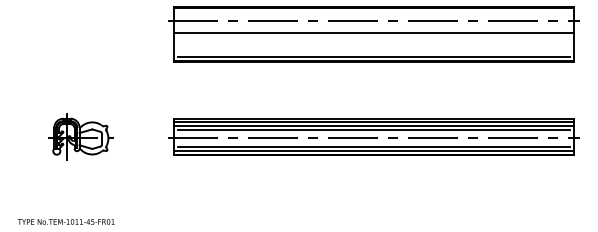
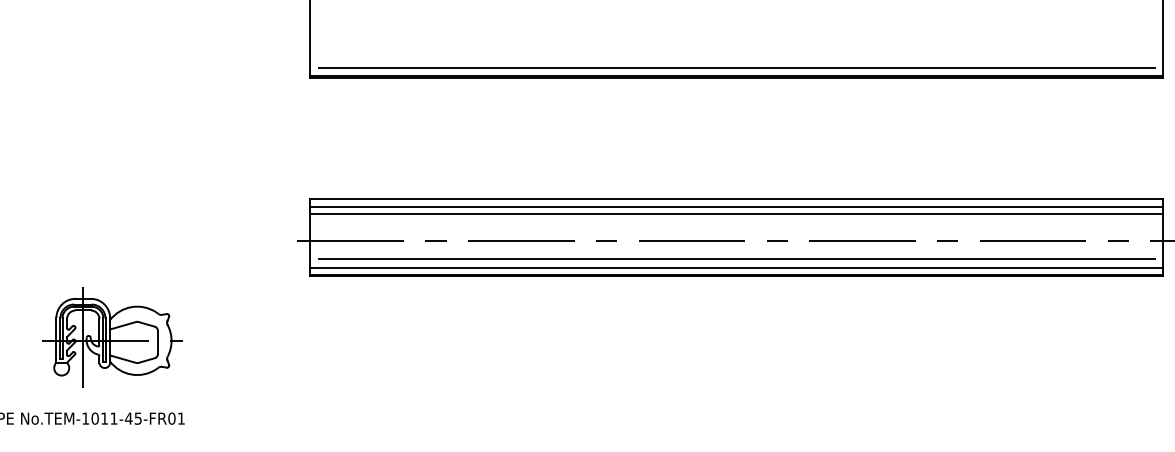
line: (373, 33) -> (736, 17), removed
line: (373, 130) -> (736, 223), removed
part: (80, 136) -> (112, 336), moved

